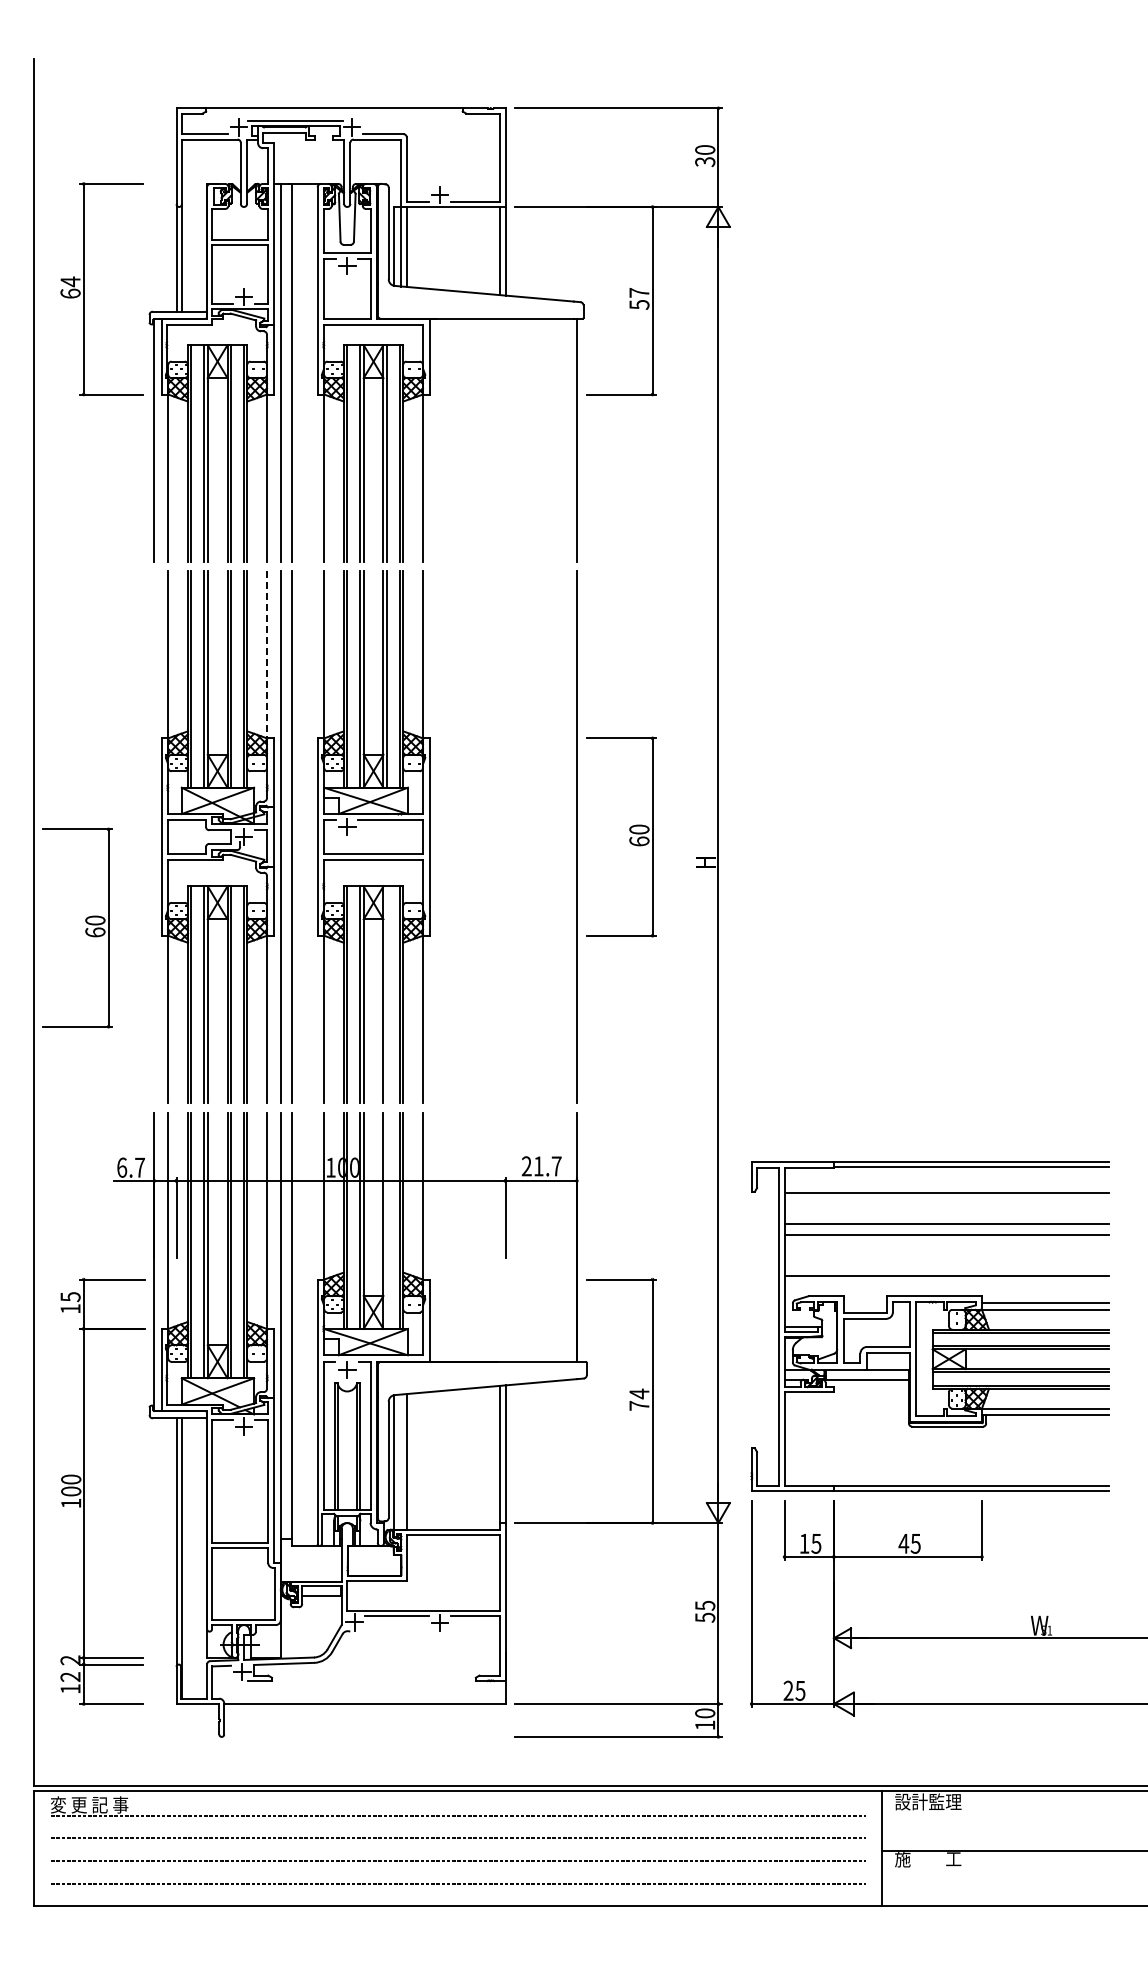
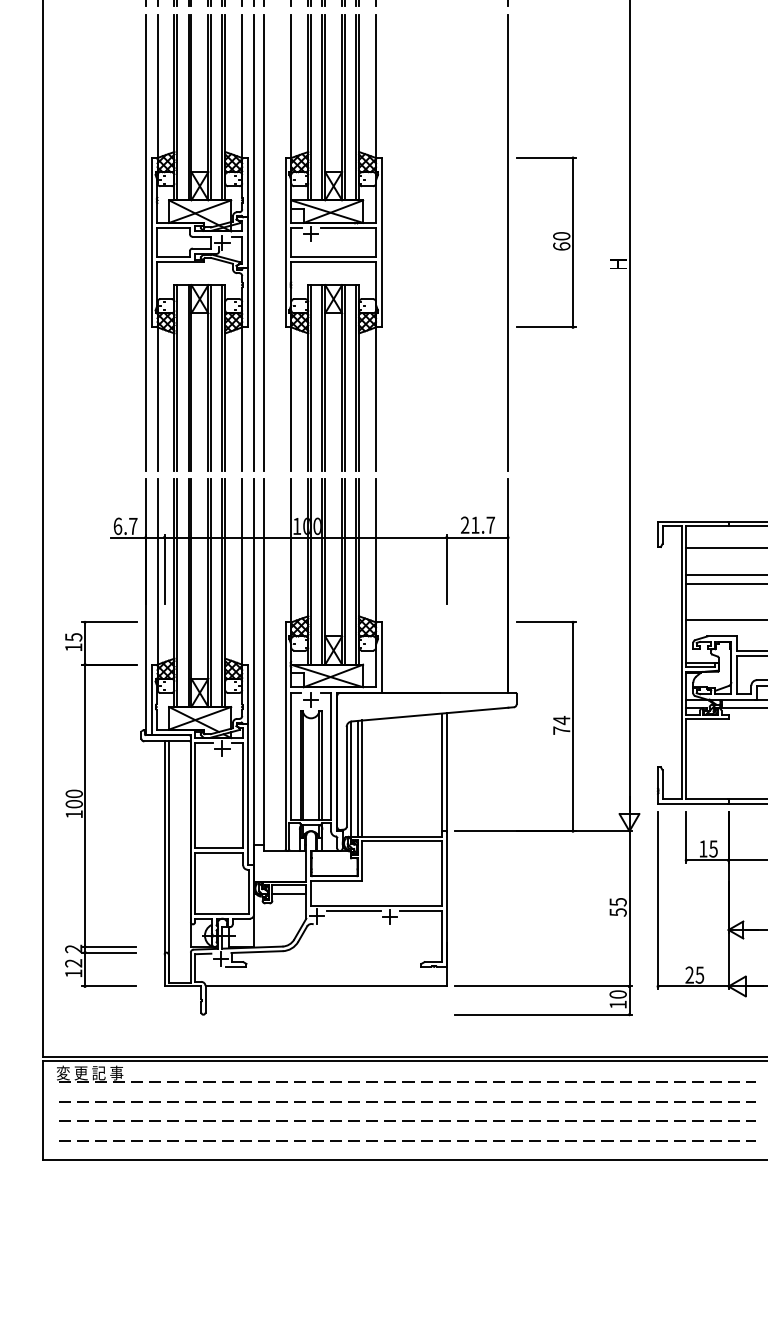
line: (266, 656) -> (241, 87), dashed -> solid
line: (154, 836) -> (145, 242), added
part: (85, 929) -> (86, 322), removed
line: (386, 994) -> (344, 377), added
line: (386, 1220) -> (344, 571), added
line: (401, 1461) -> (357, 778), added

